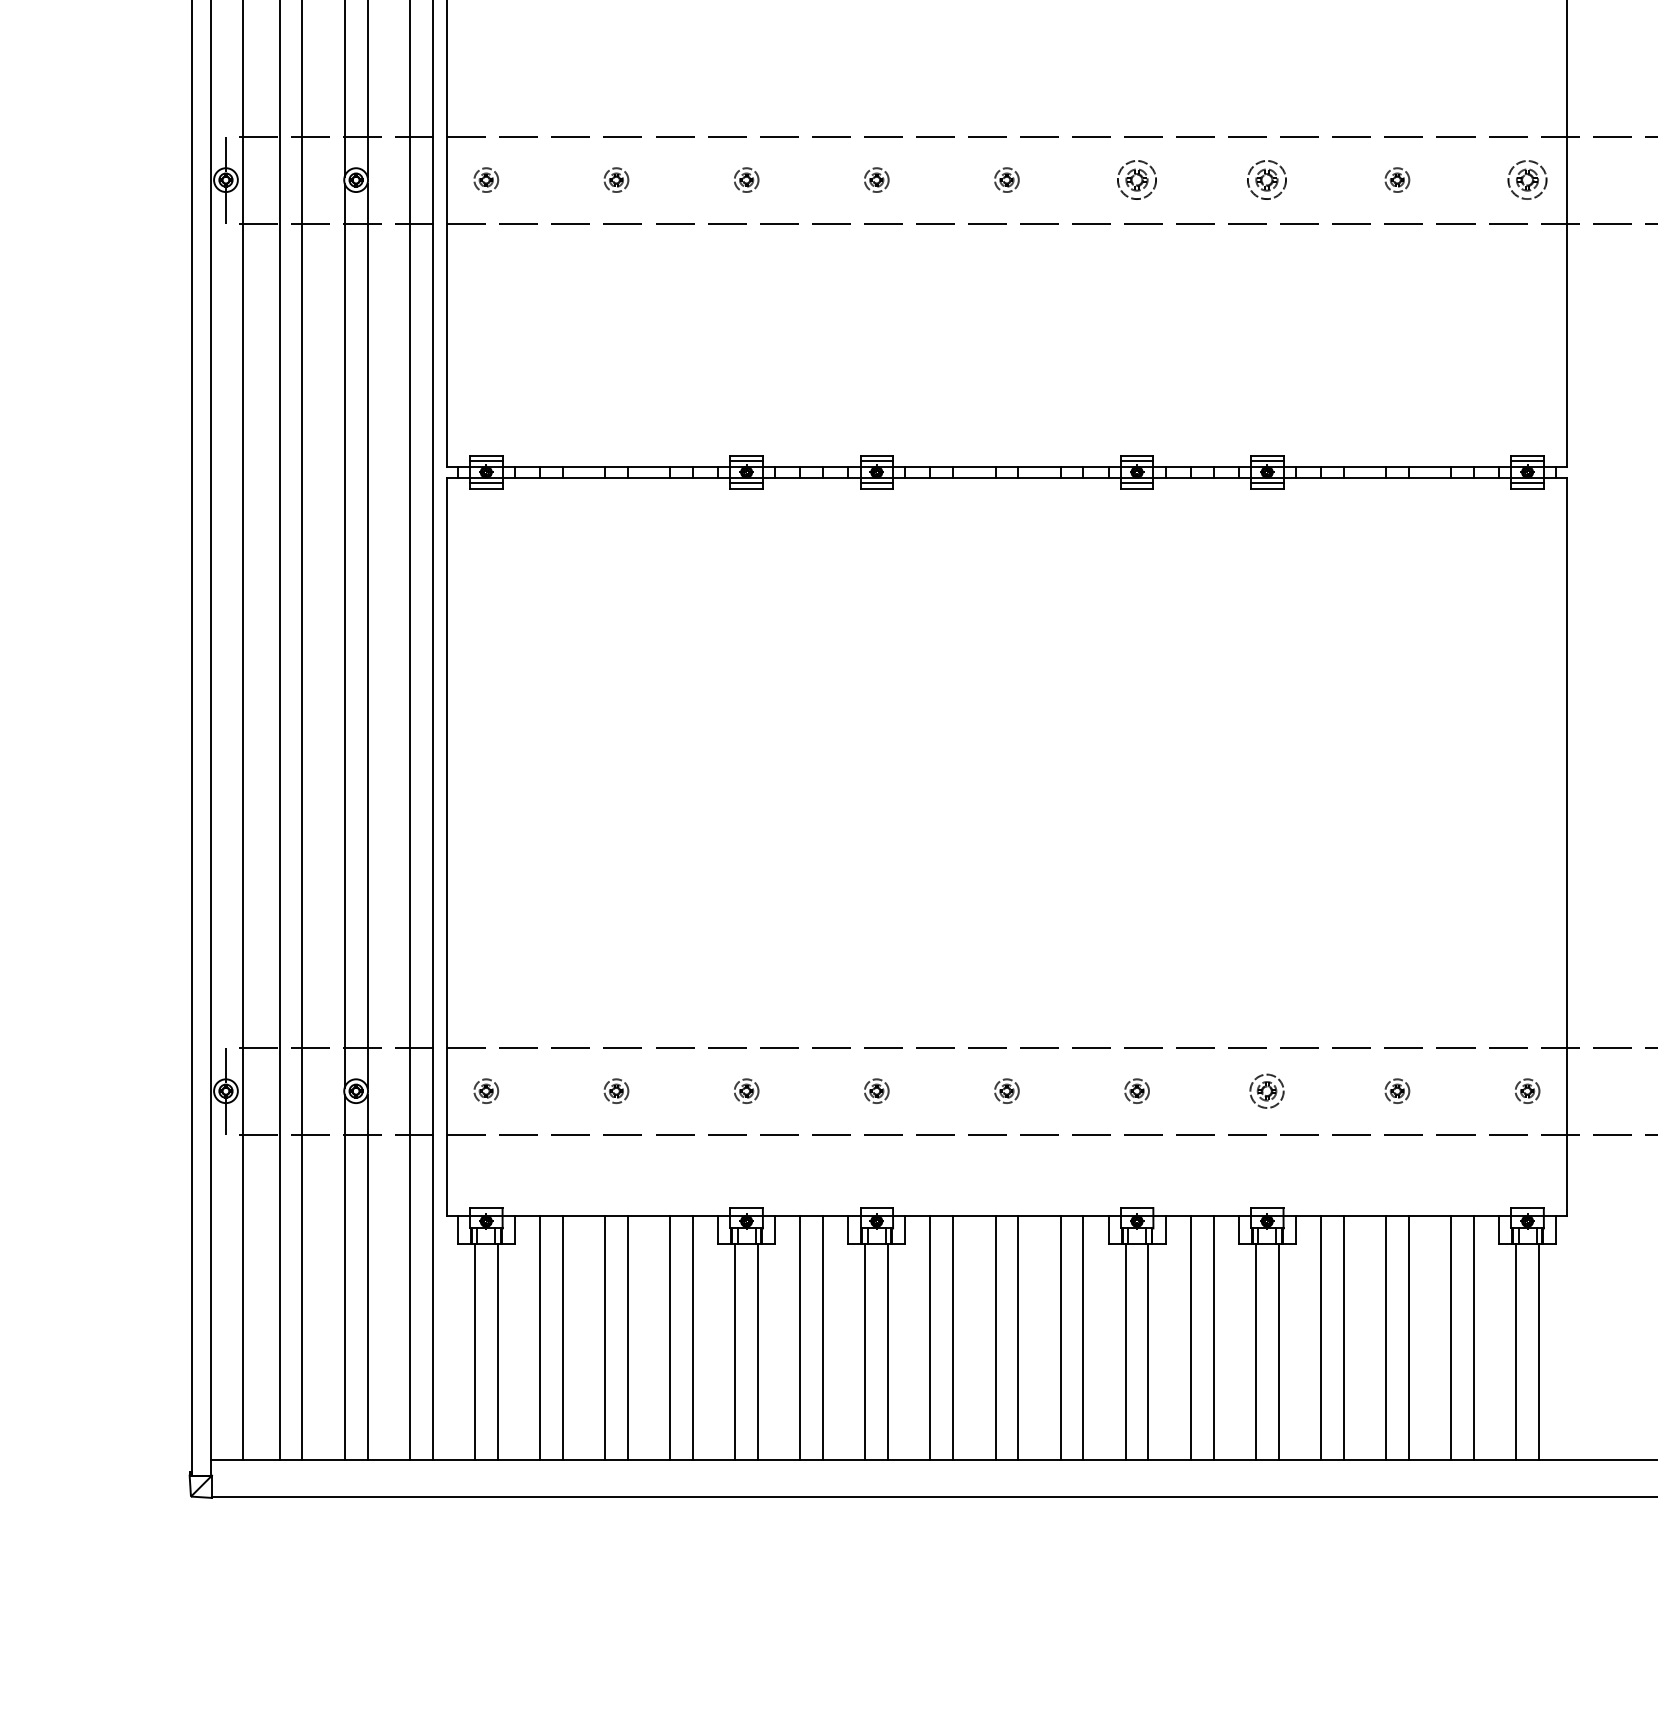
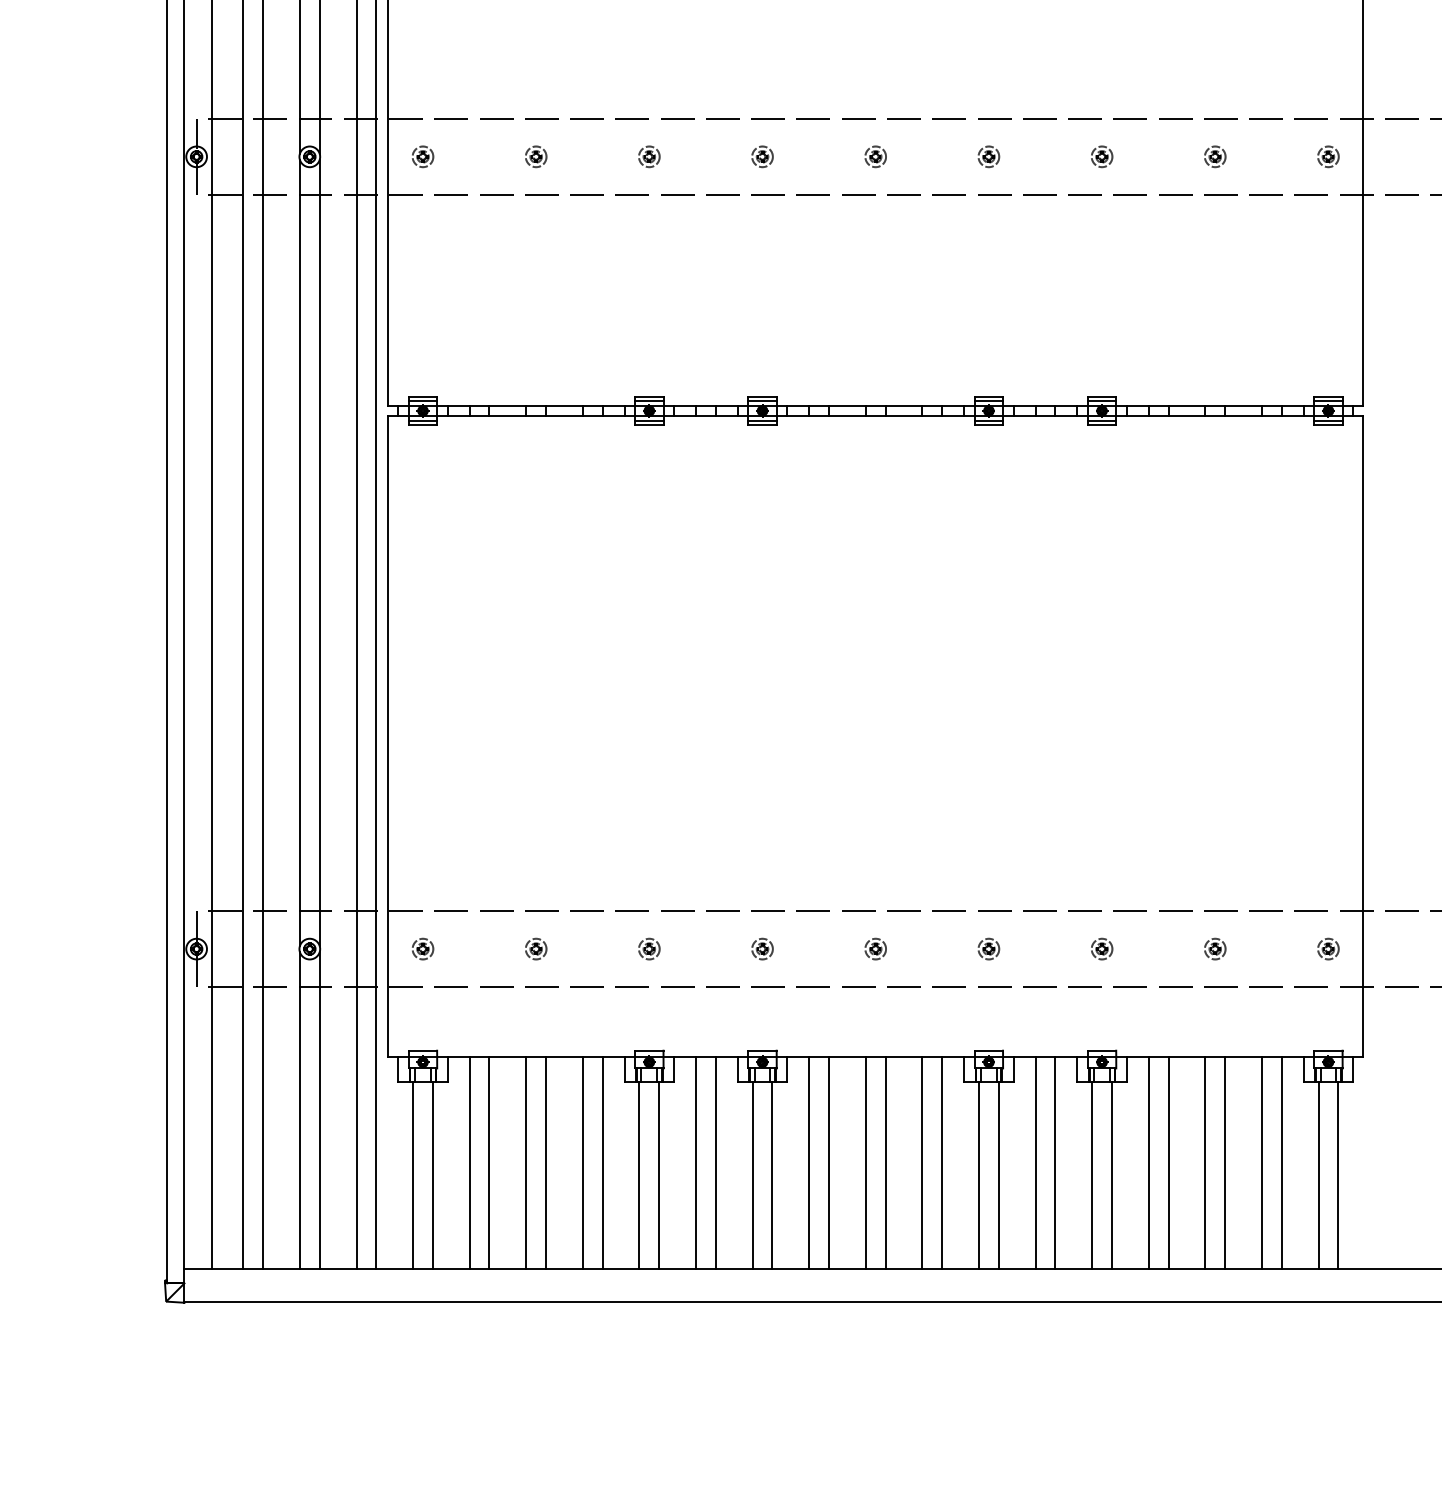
part: (1136, 179) -> (988, 156), size x0.62
part: (1267, 179) -> (1102, 156), size x0.62
part: (1527, 179) -> (1328, 156), size x0.62
part: (1267, 1090) -> (1102, 948), size x0.71

